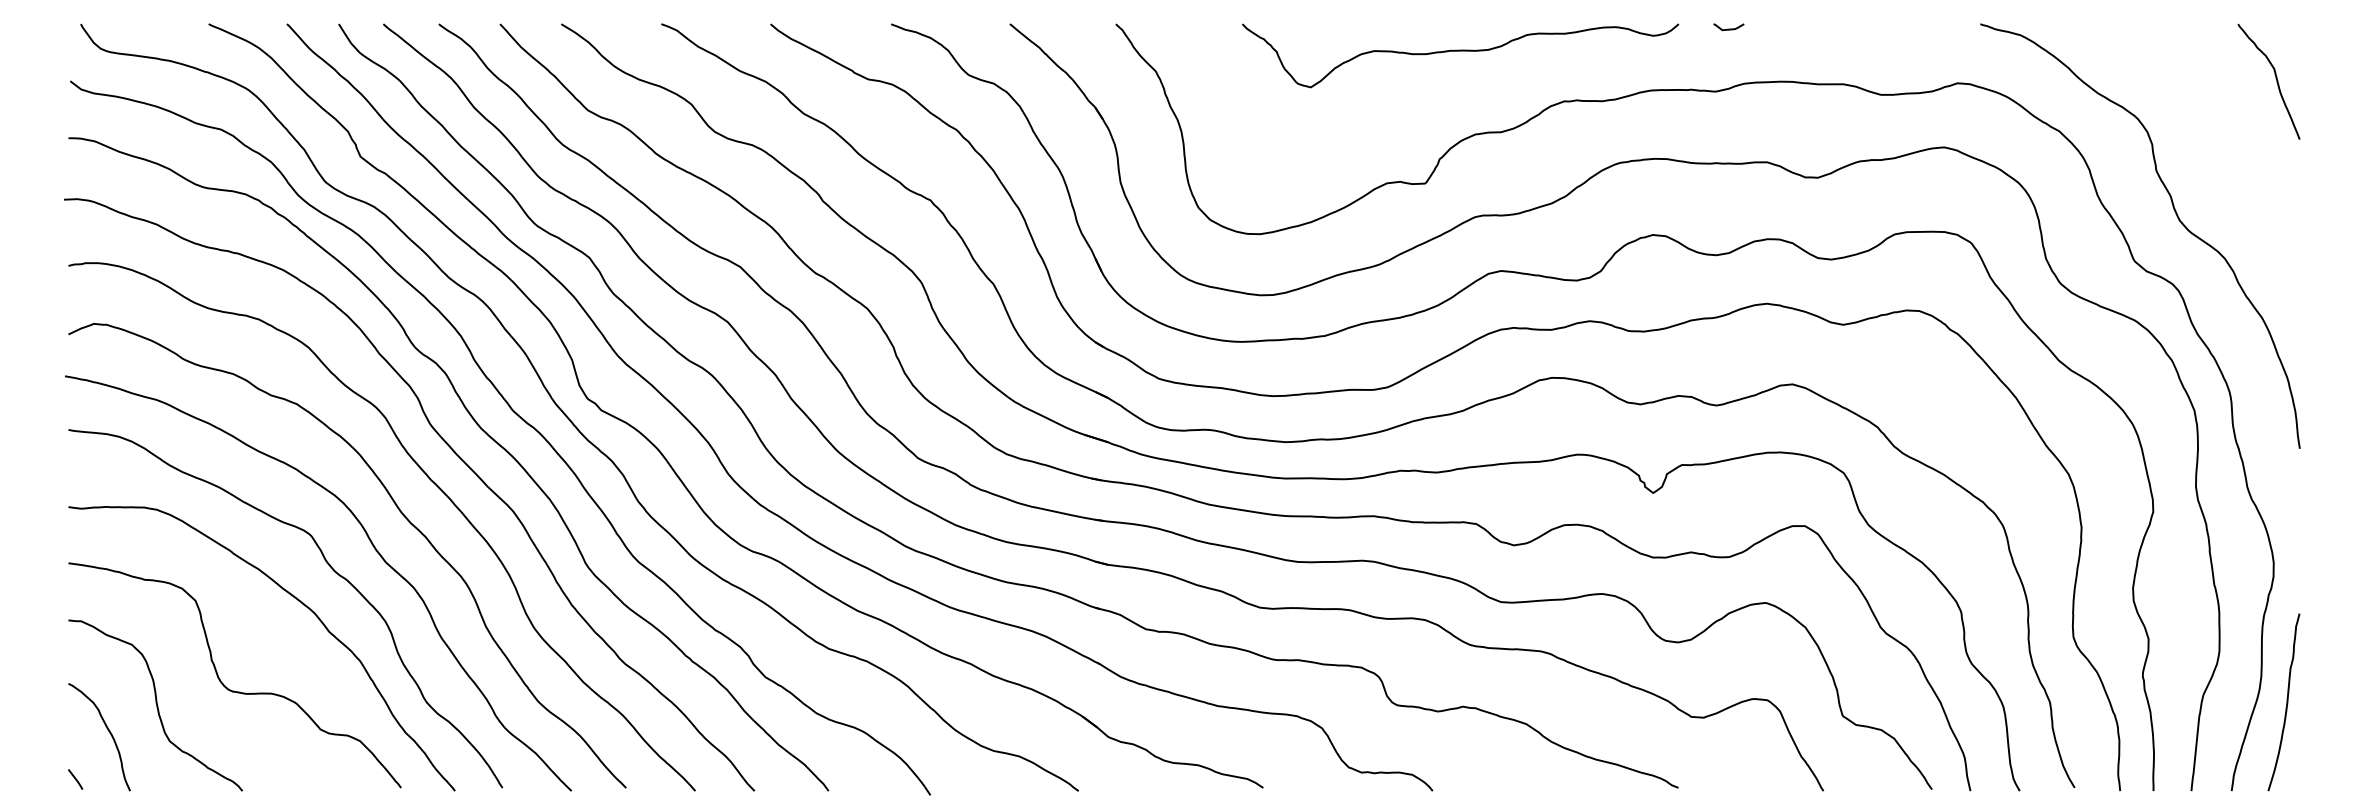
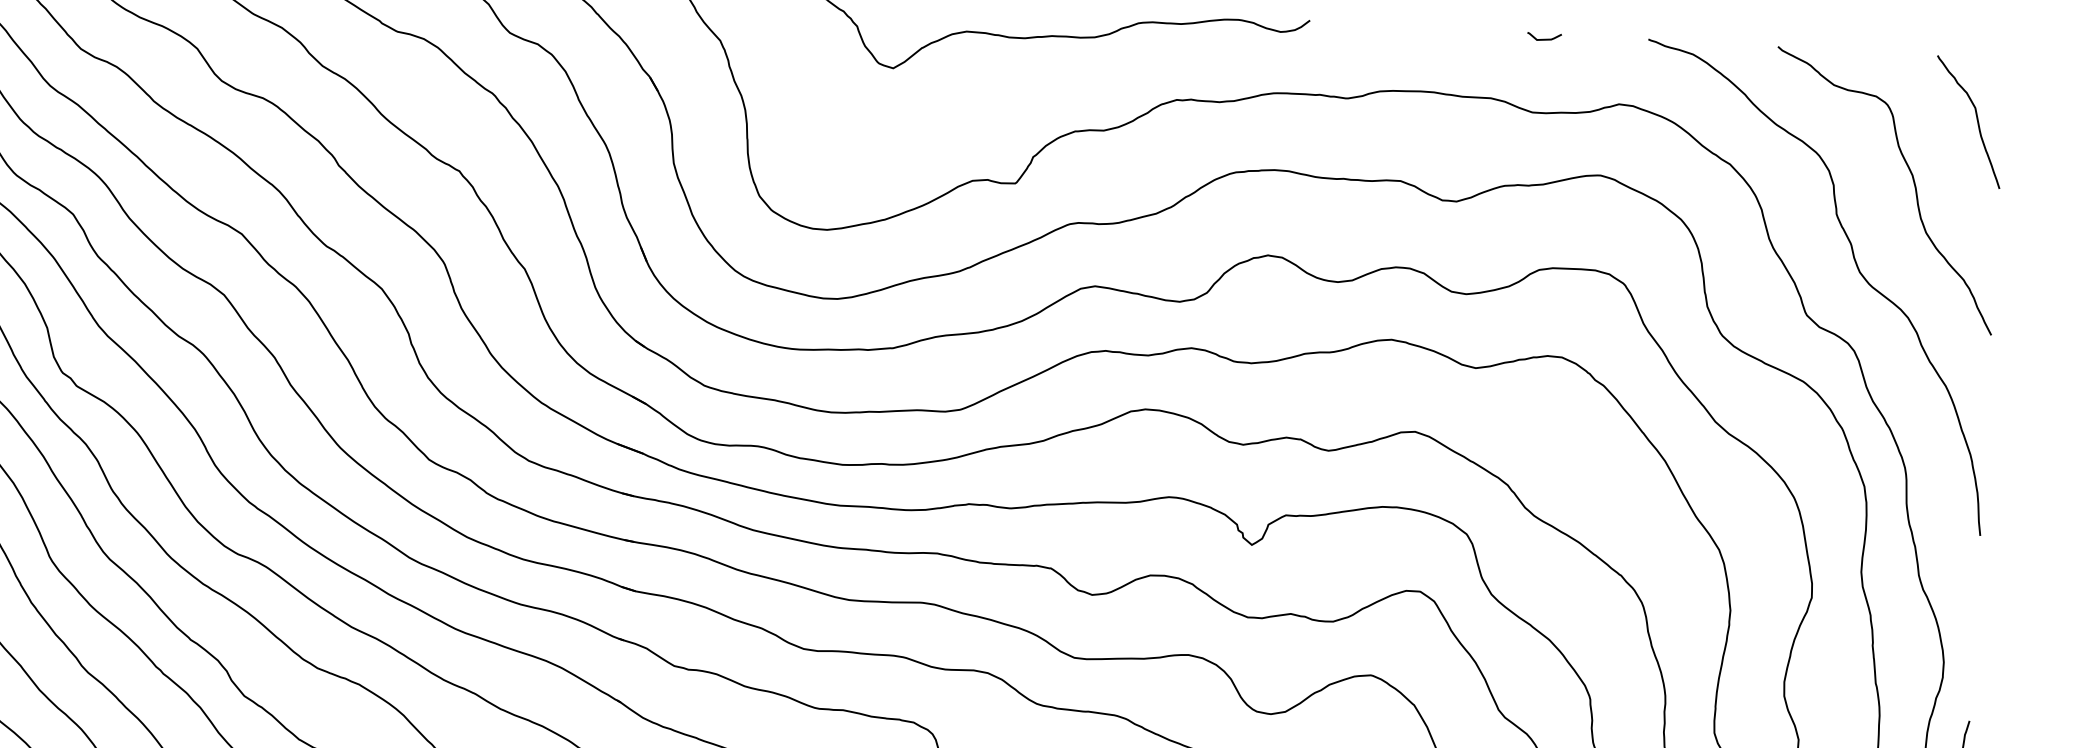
curve: (1728, 28) -> (1543, 38), moved
curve: (2222, 138) -> (1912, 182), added

